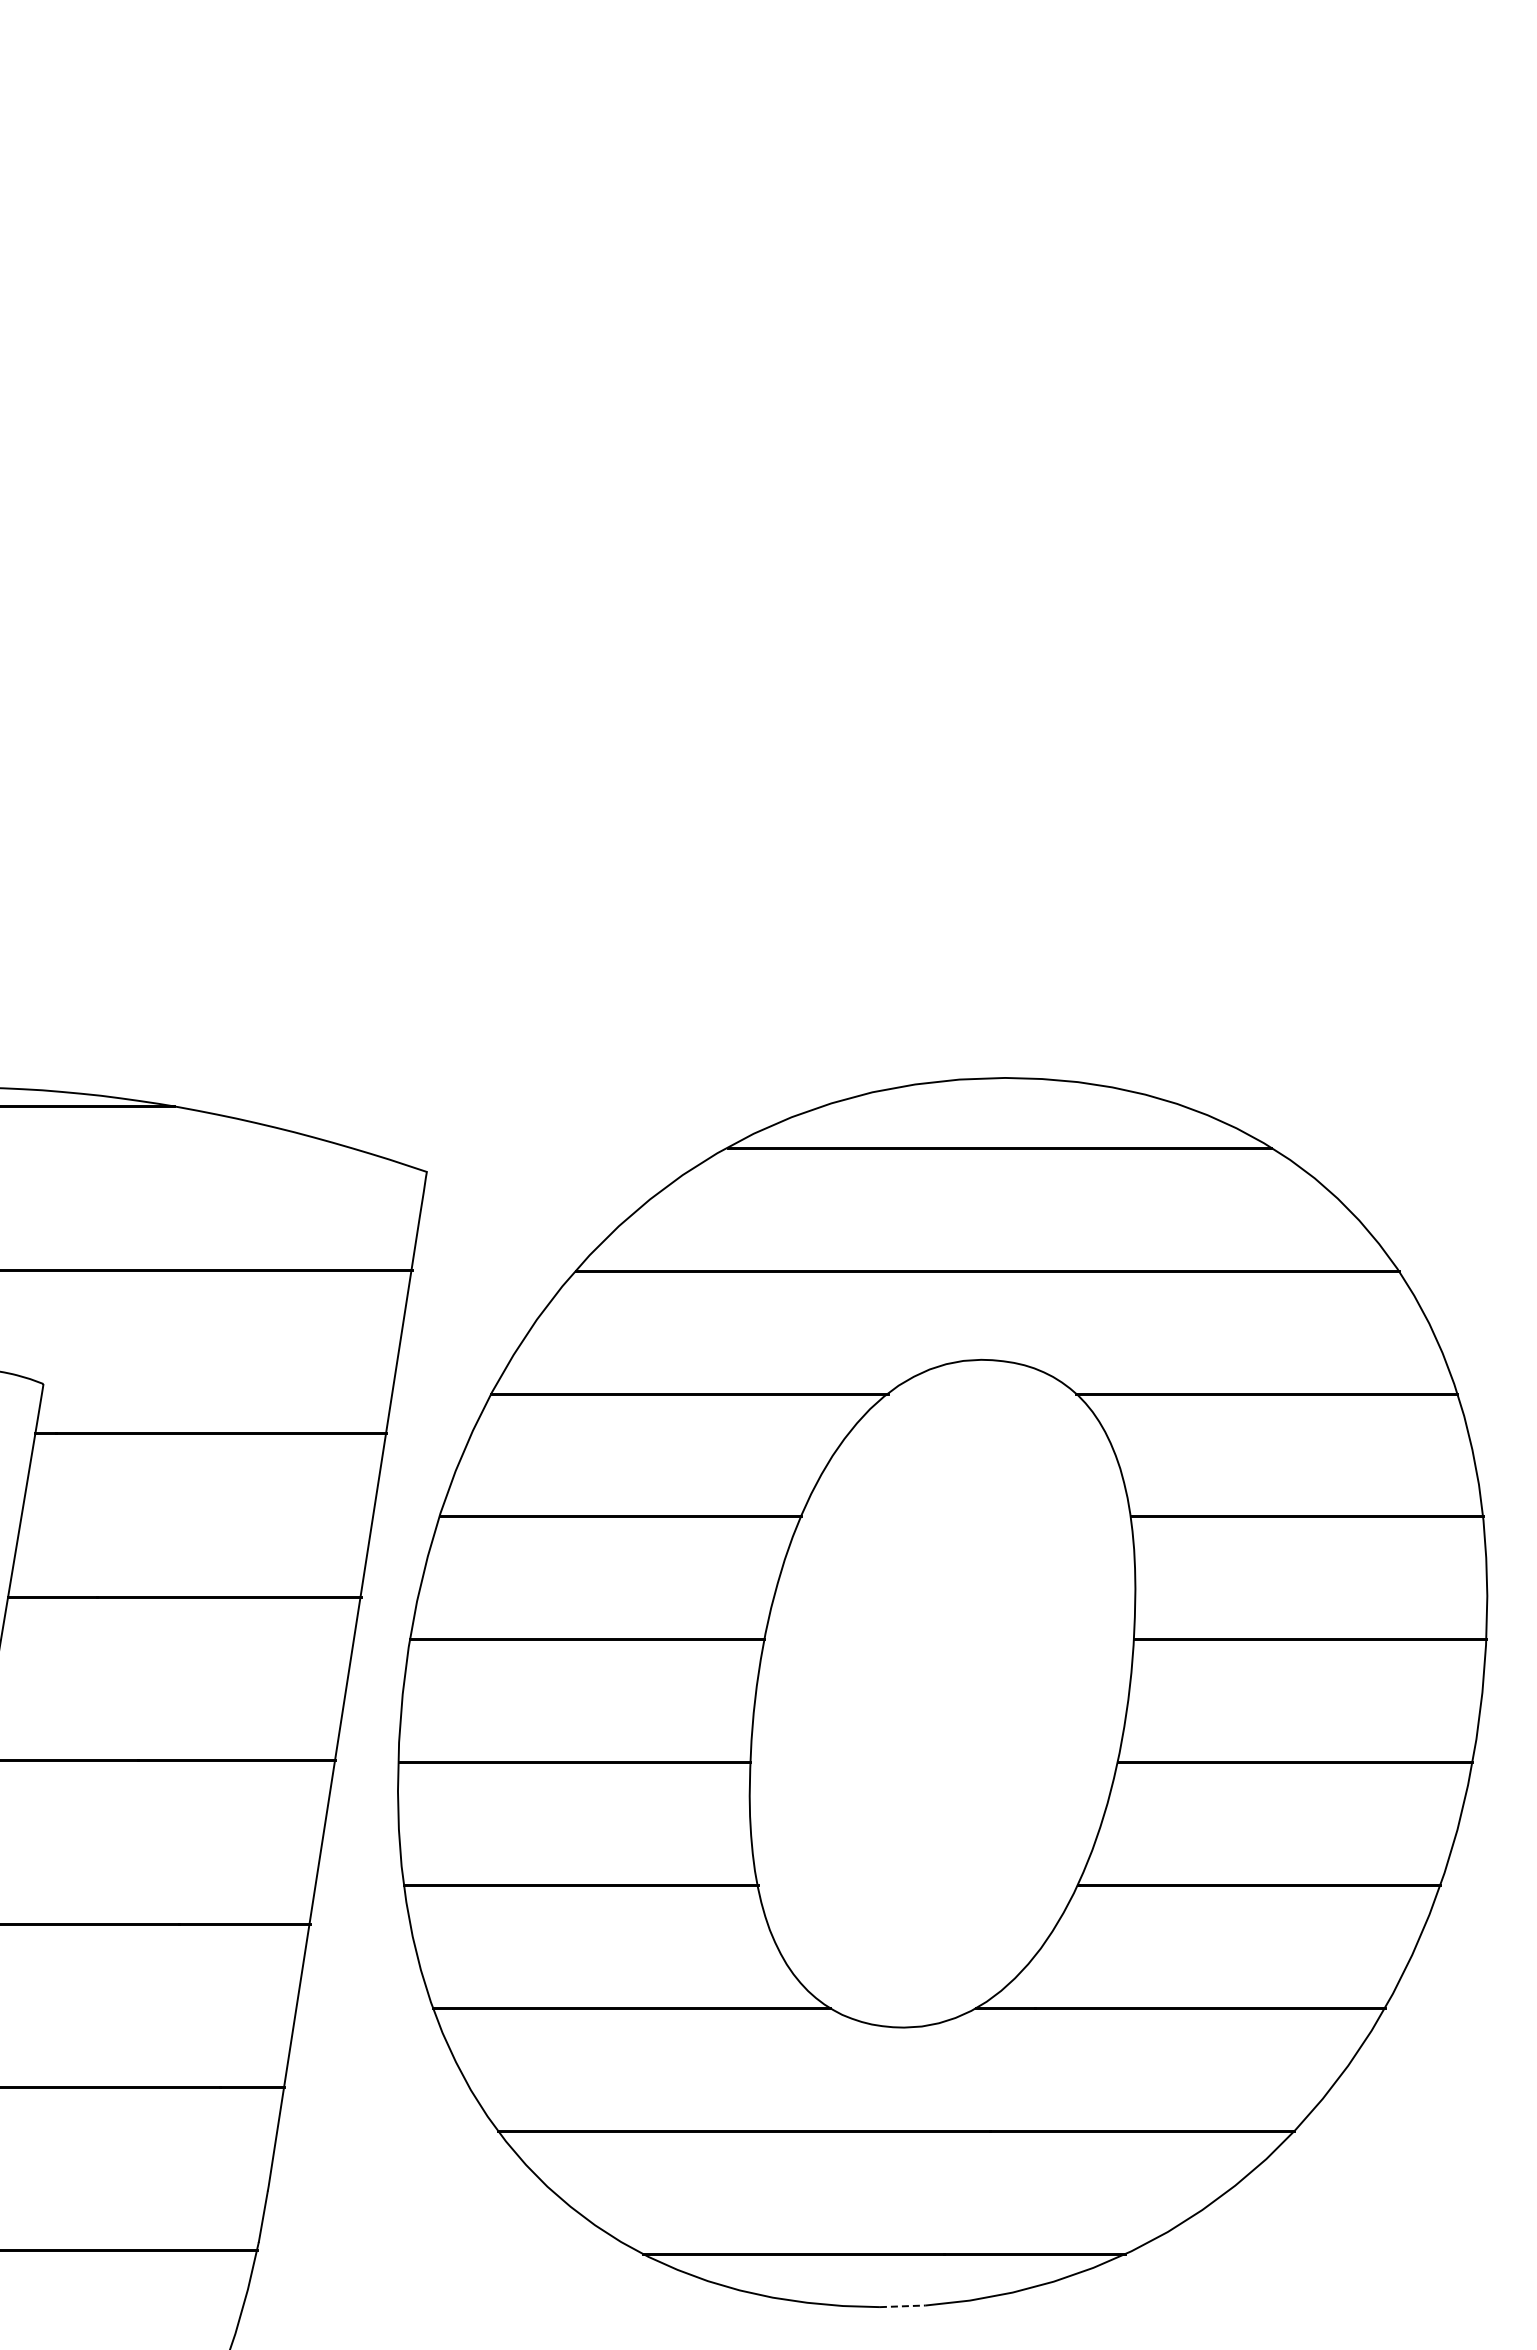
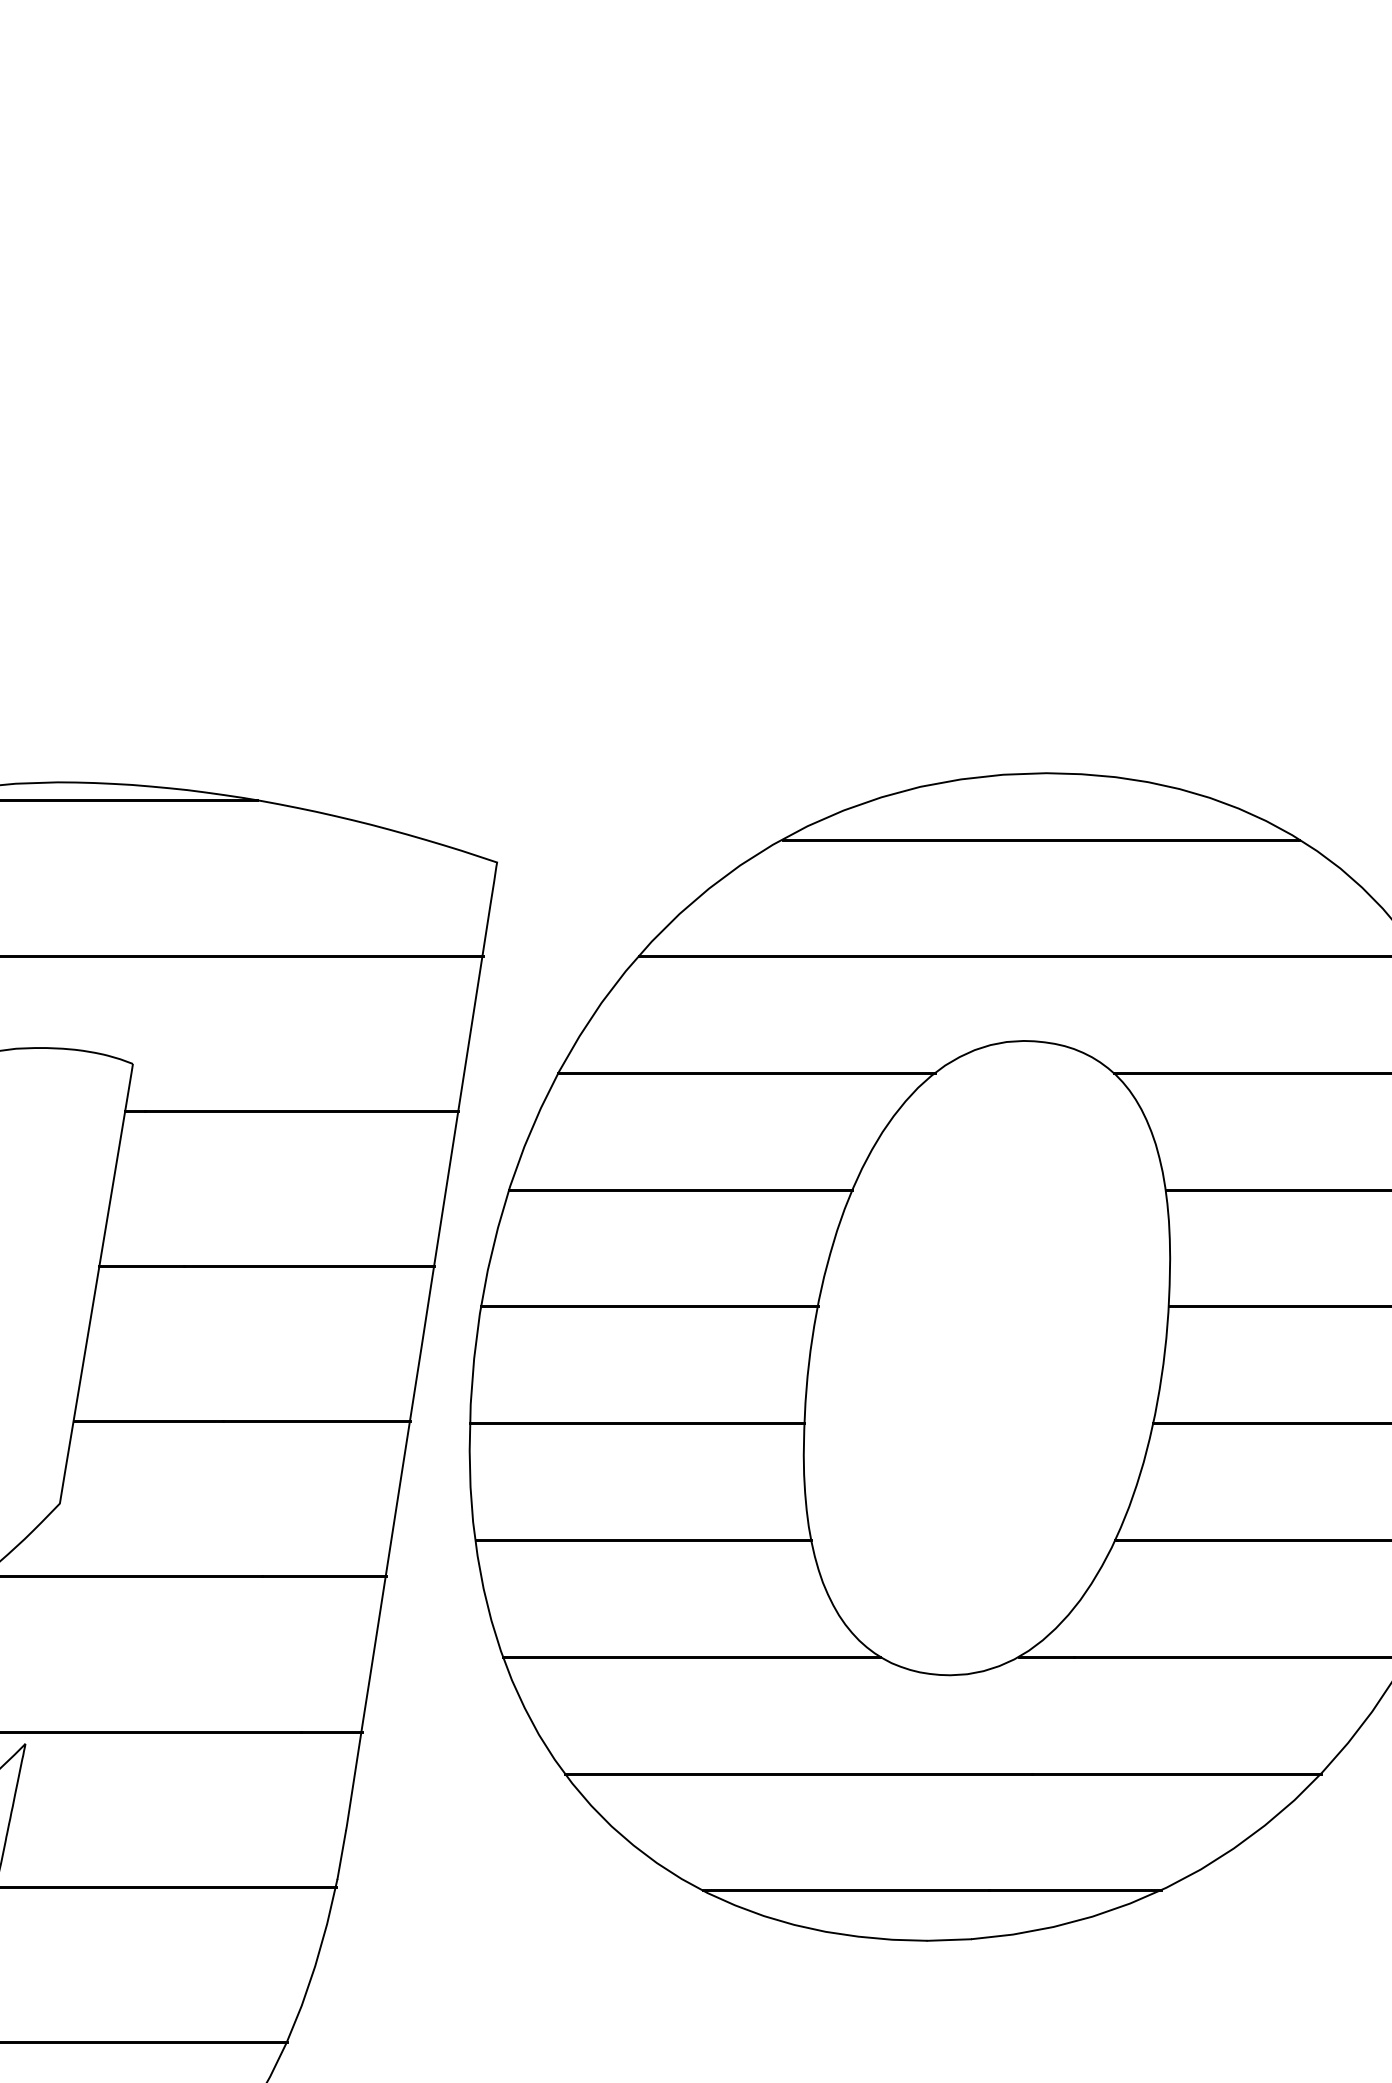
line: (902, 2306) -> (948, 1940), dashed -> solid

